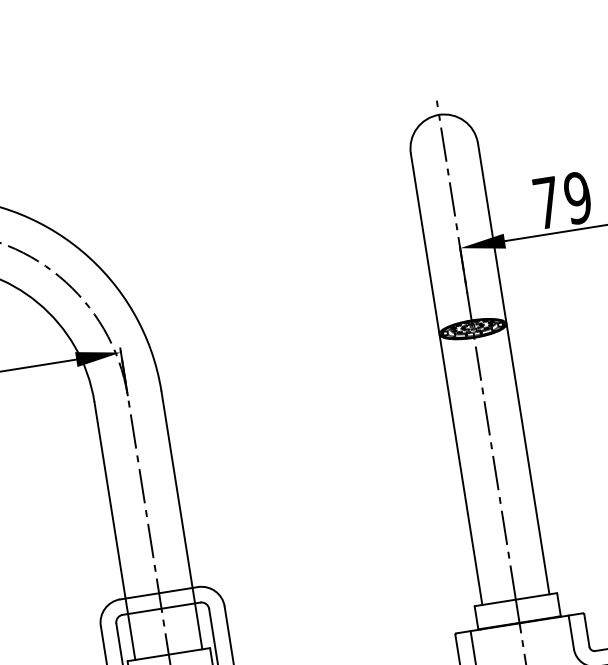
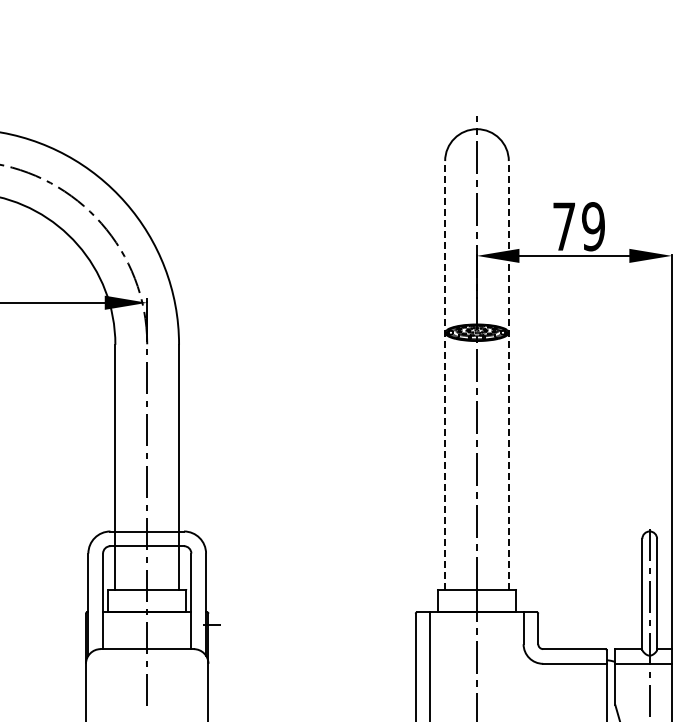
line: (513, 367) -> (508, 374), solid -> dashed
line: (446, 378) -> (445, 374), solid -> dashed

